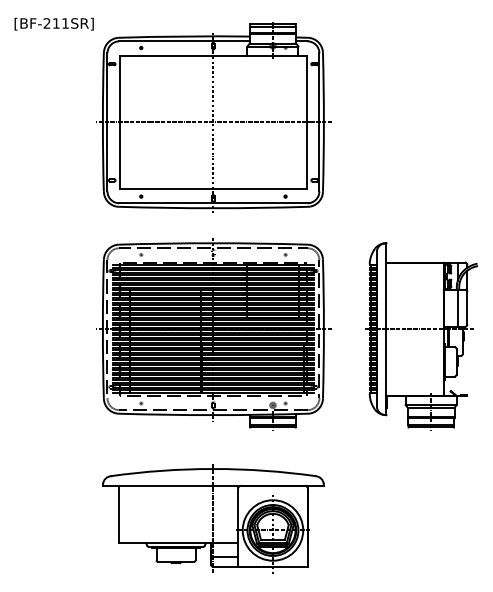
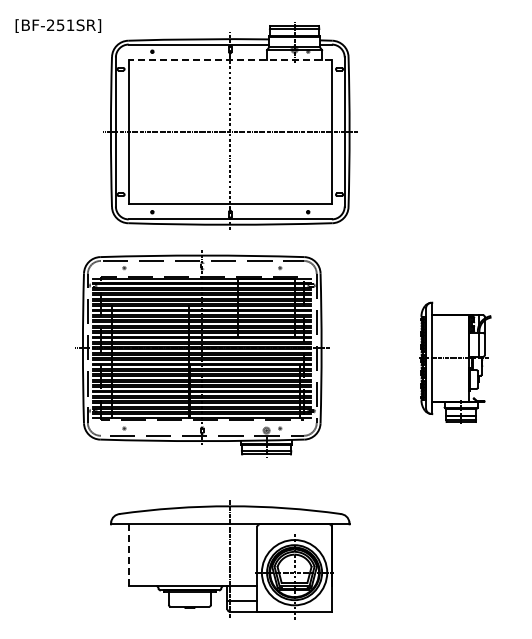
text: (56, 23) -> (60, 25), [BF-211SR] -> [BF-251SR]
line: (212, 56) -> (229, 60), solid -> dashed
part: (213, 333) -> (202, 353), moved
part: (421, 335) -> (454, 362), size x0.6
line: (119, 514) -> (128, 555), solid -> dashed

